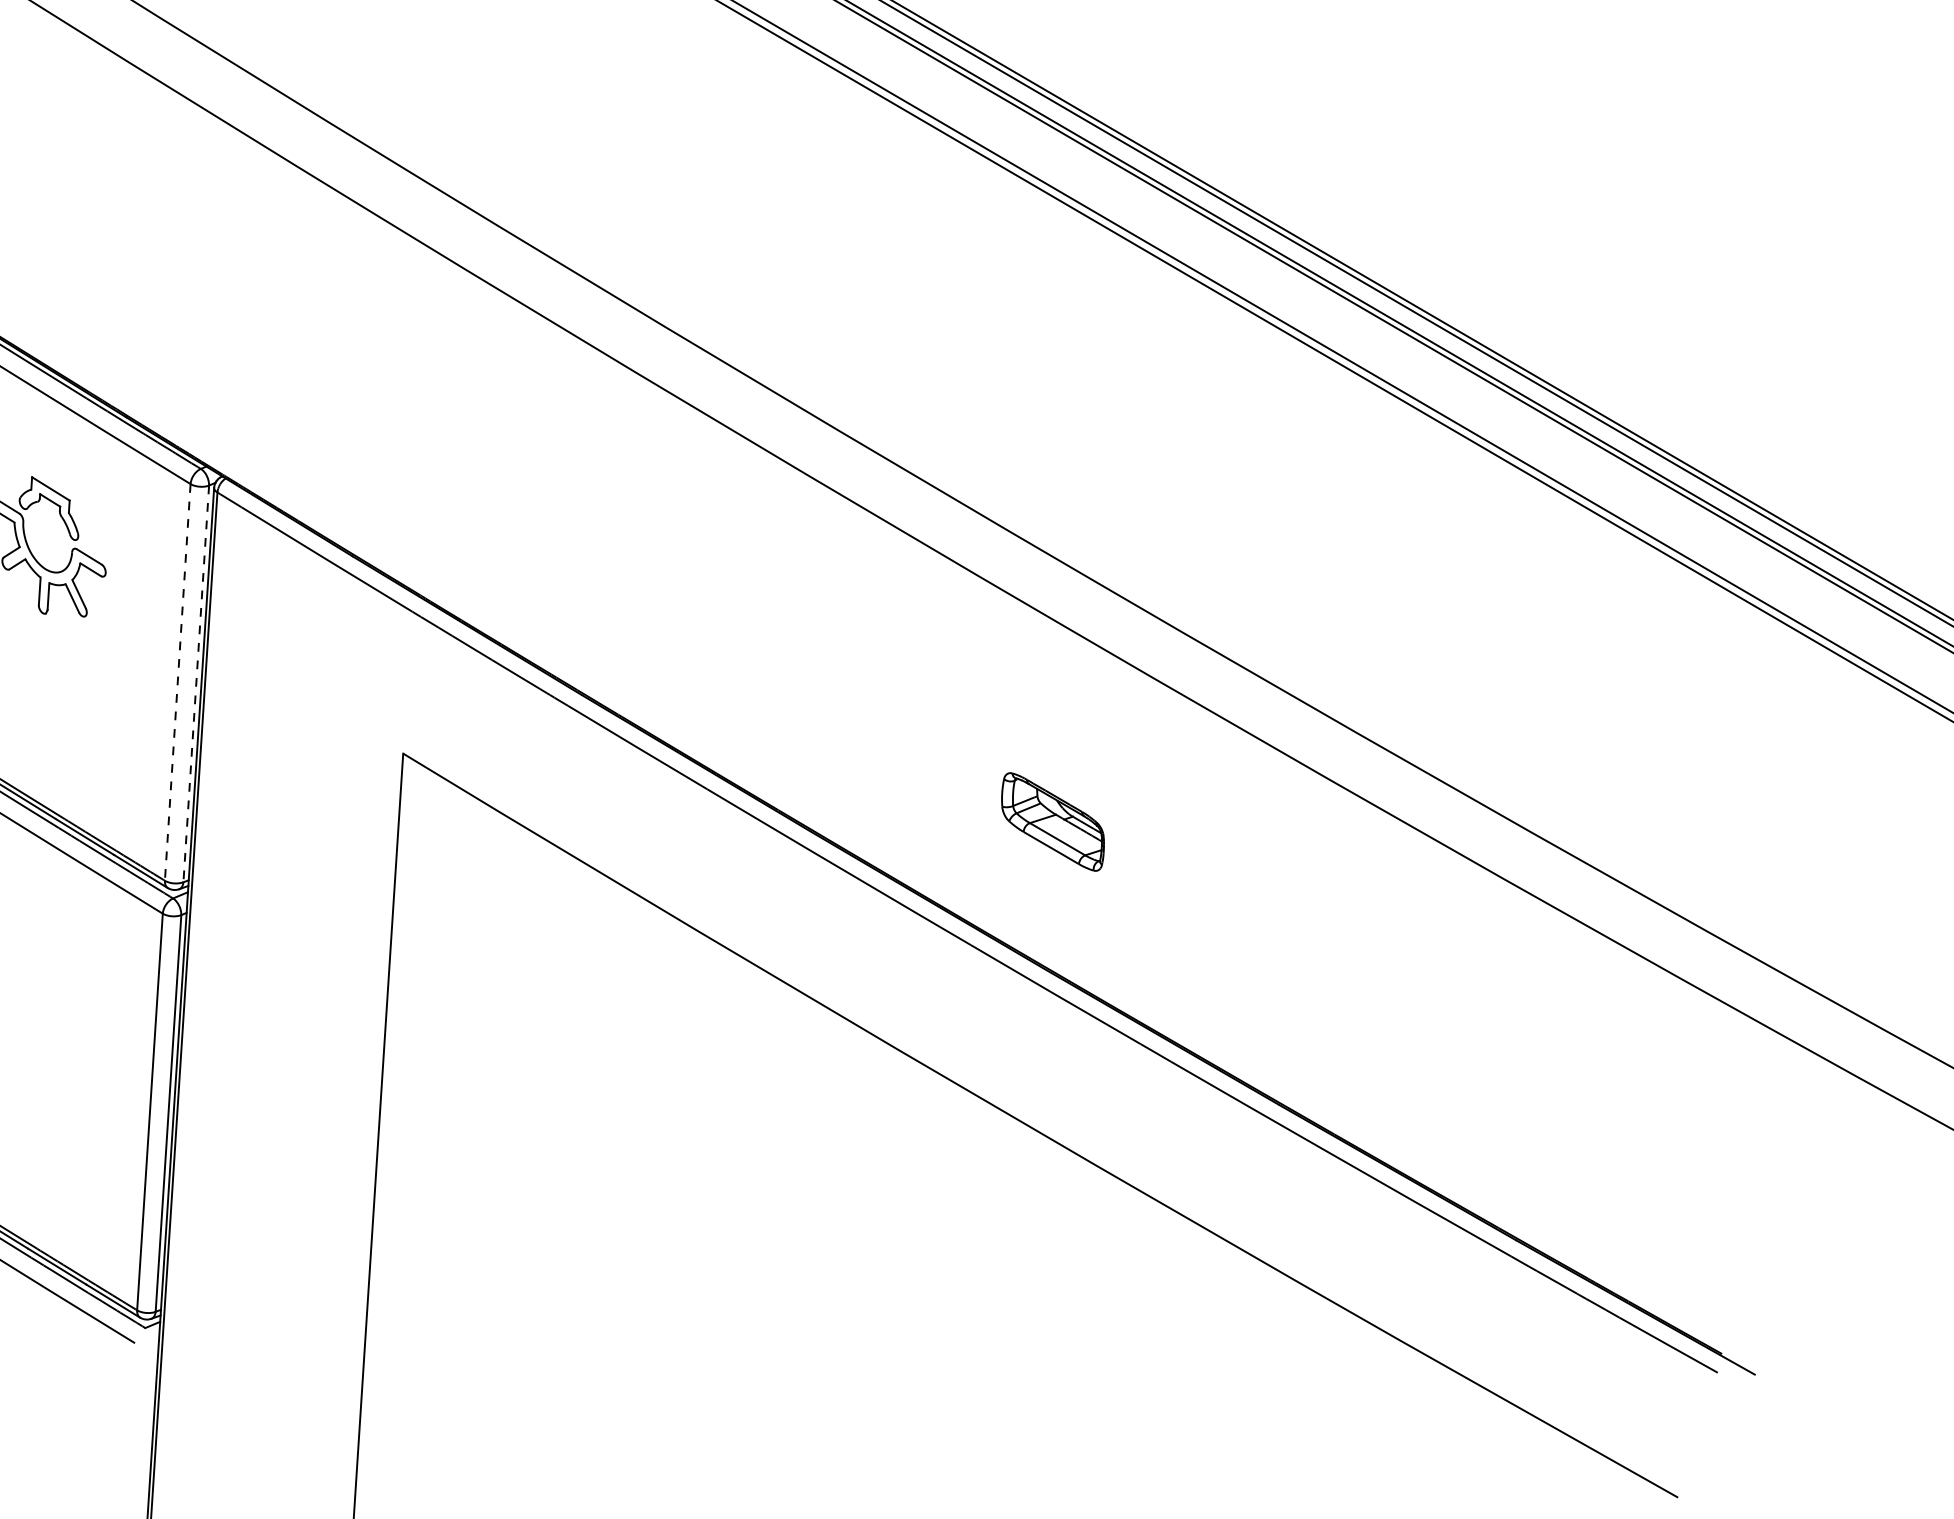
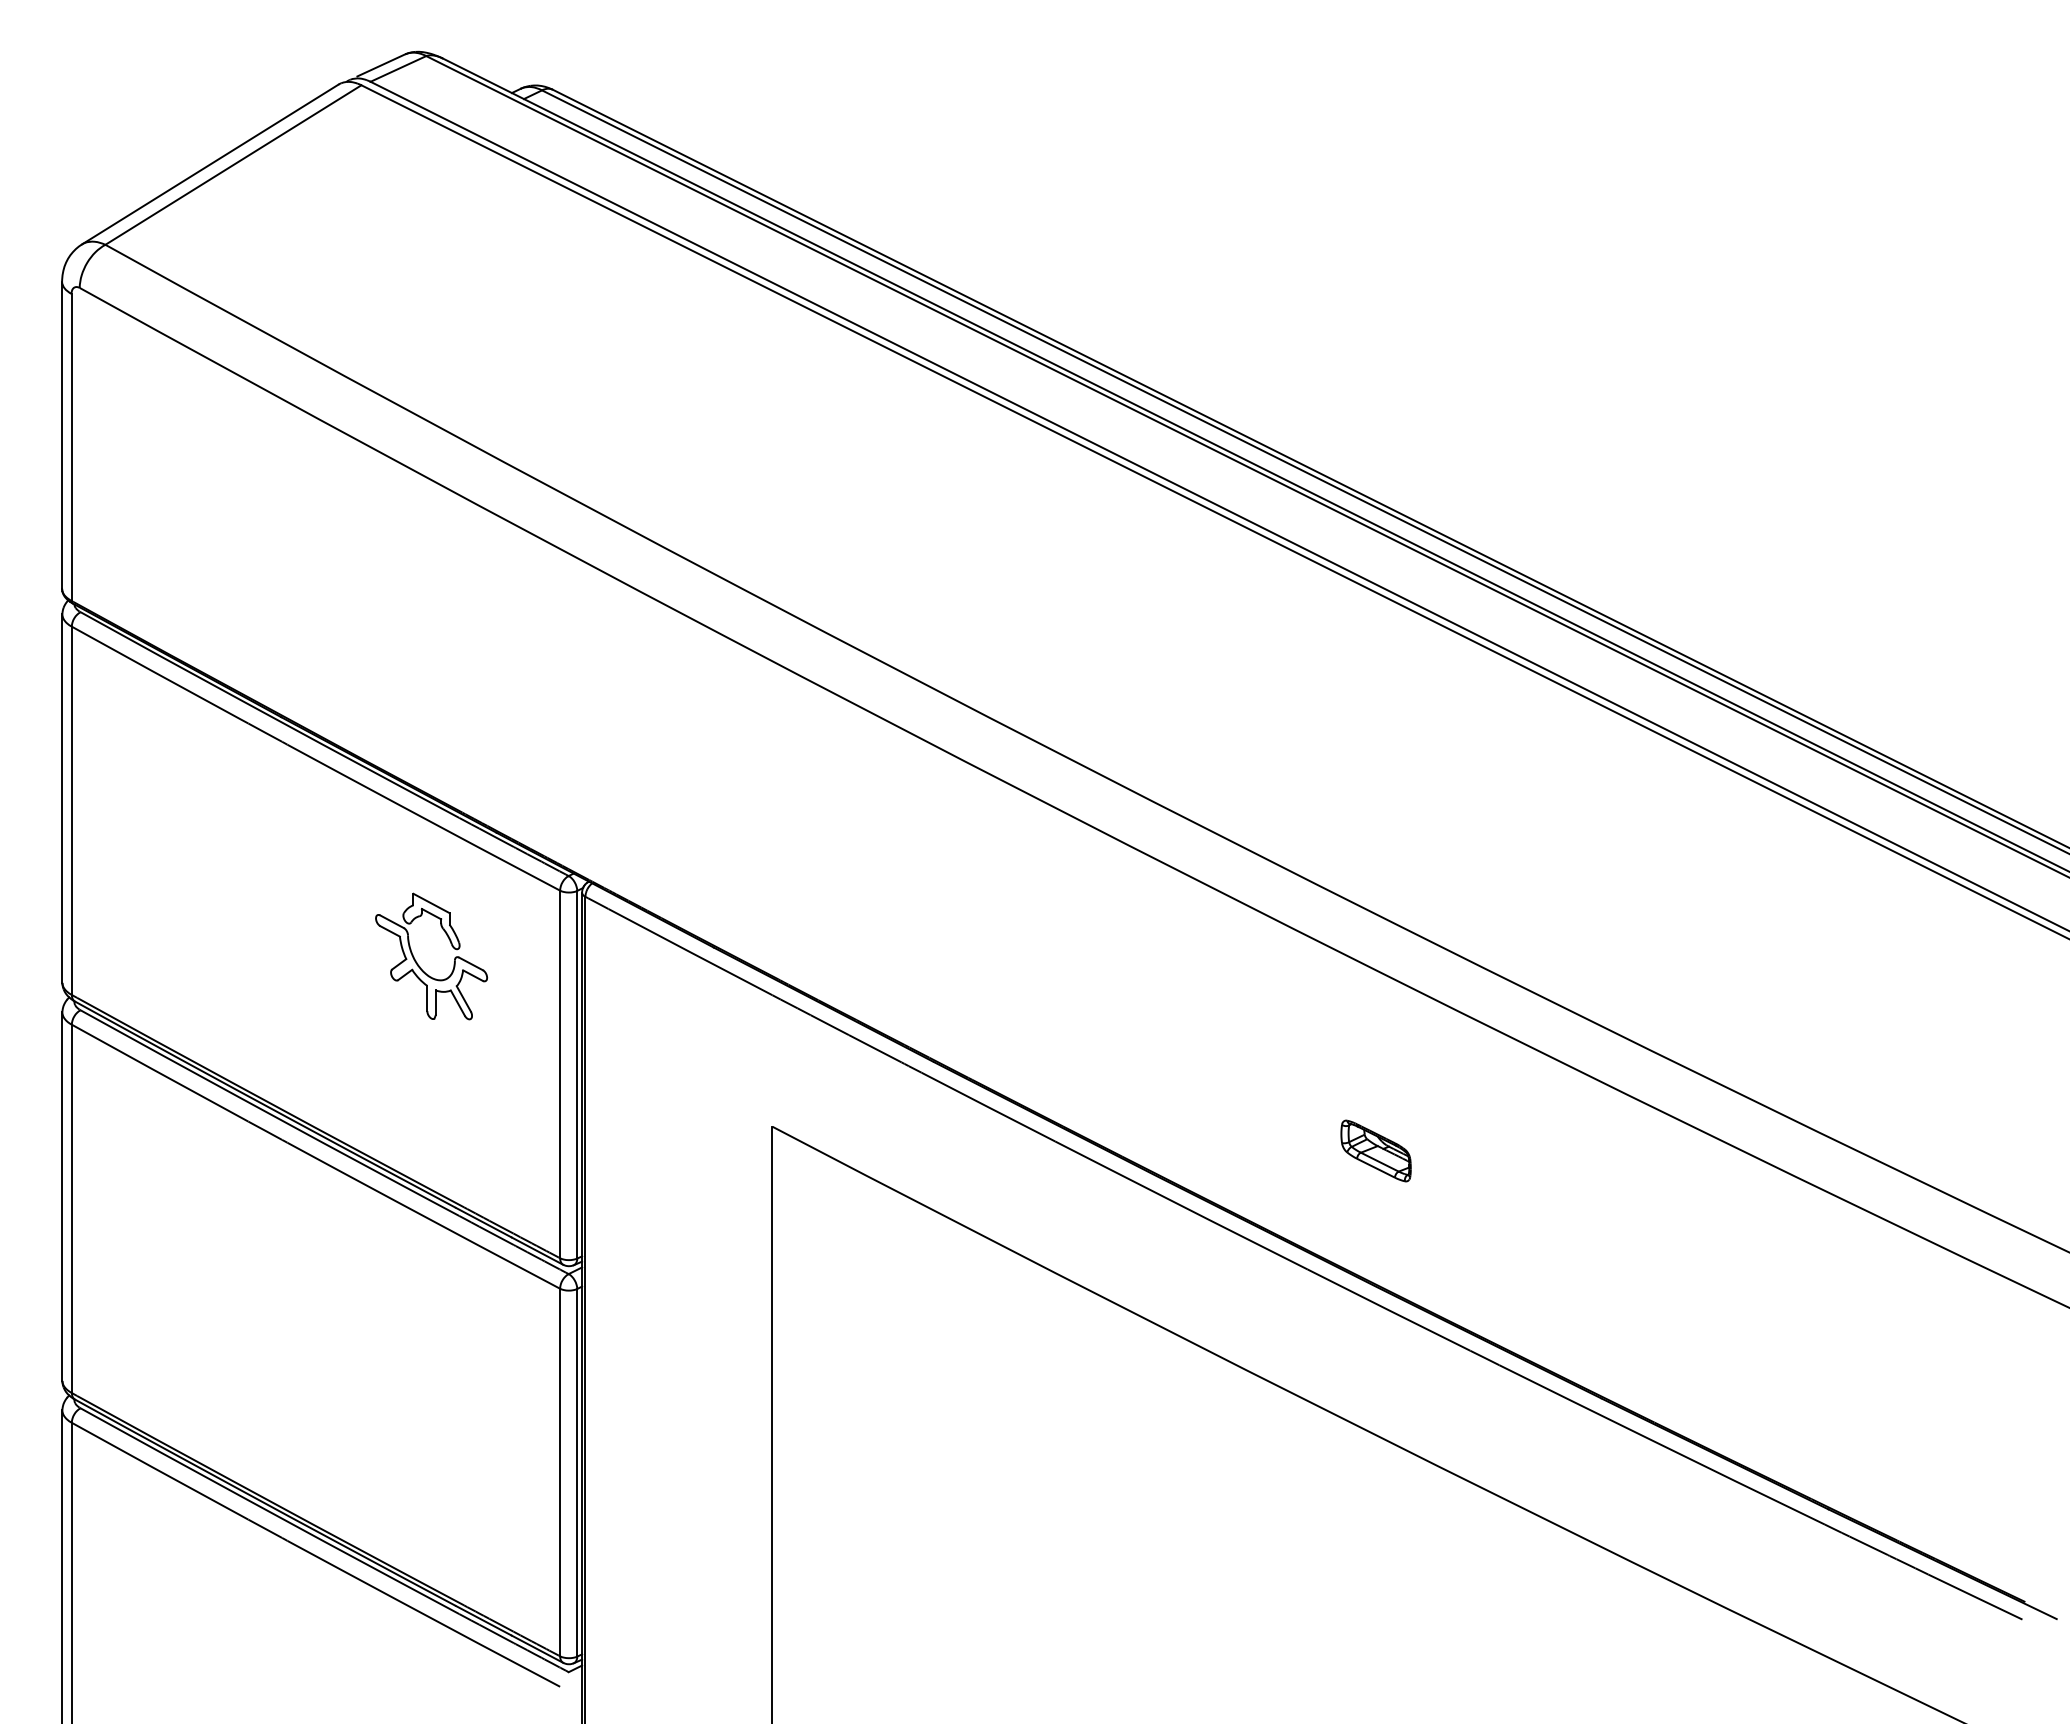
line: (178, 682) -> (560, 1074), dashed -> solid
line: (196, 683) -> (577, 1074), dashed -> solid
part: (1052, 821) -> (1375, 1150), size x0.71

